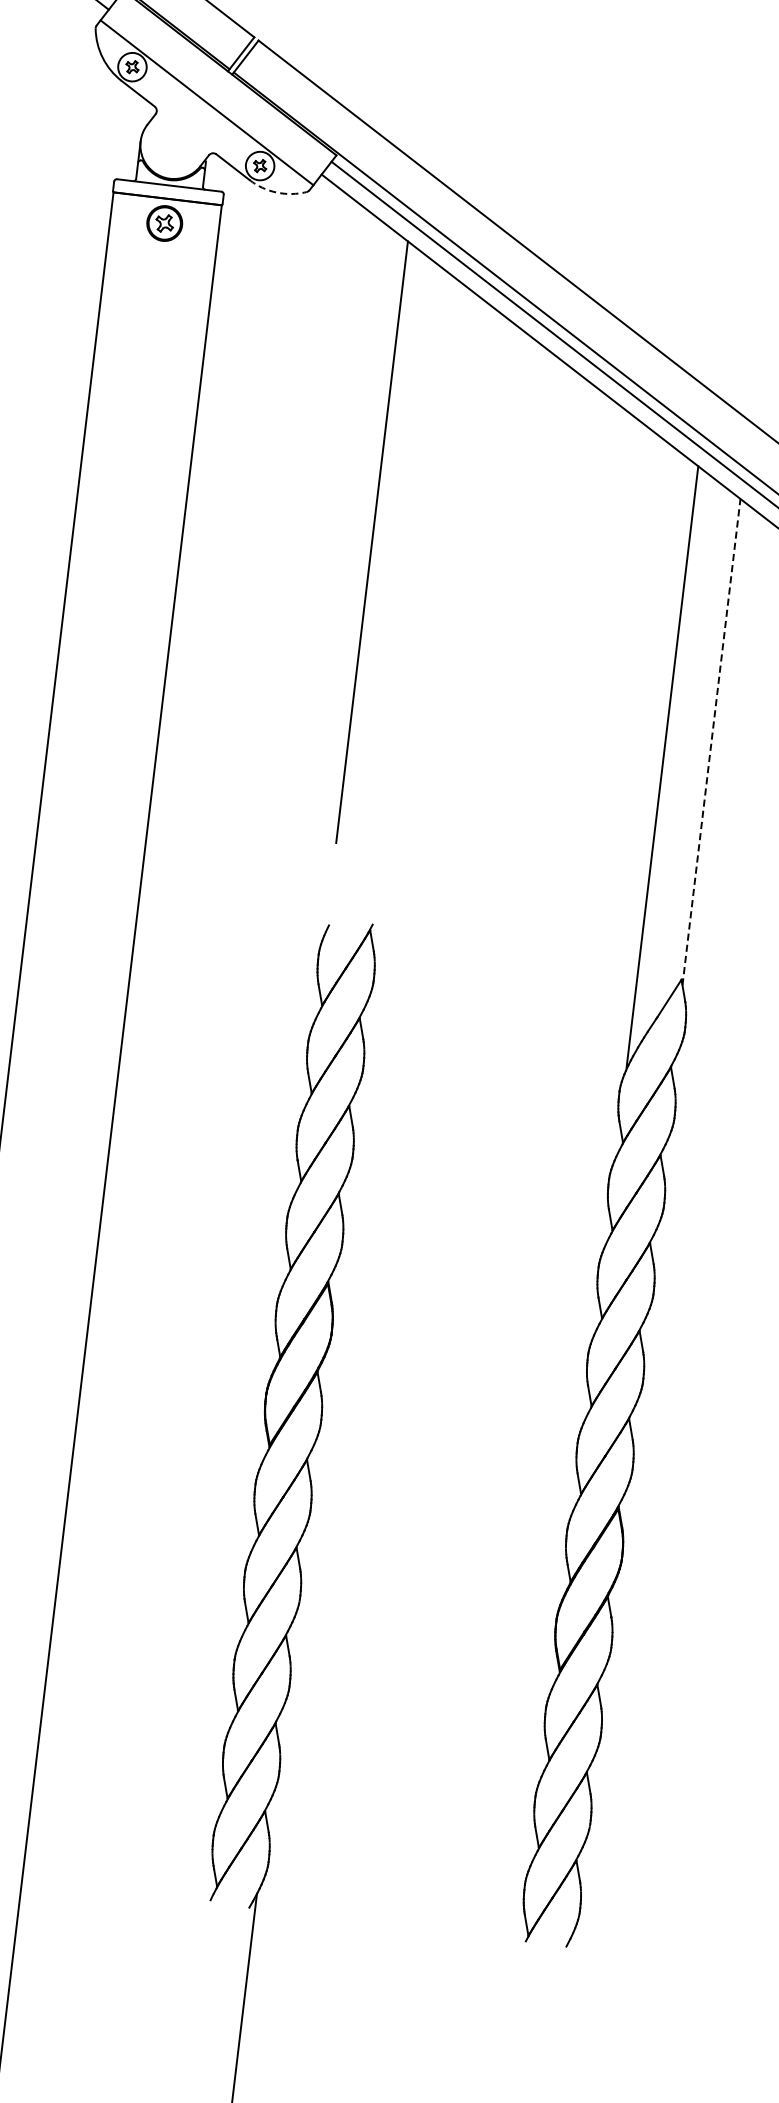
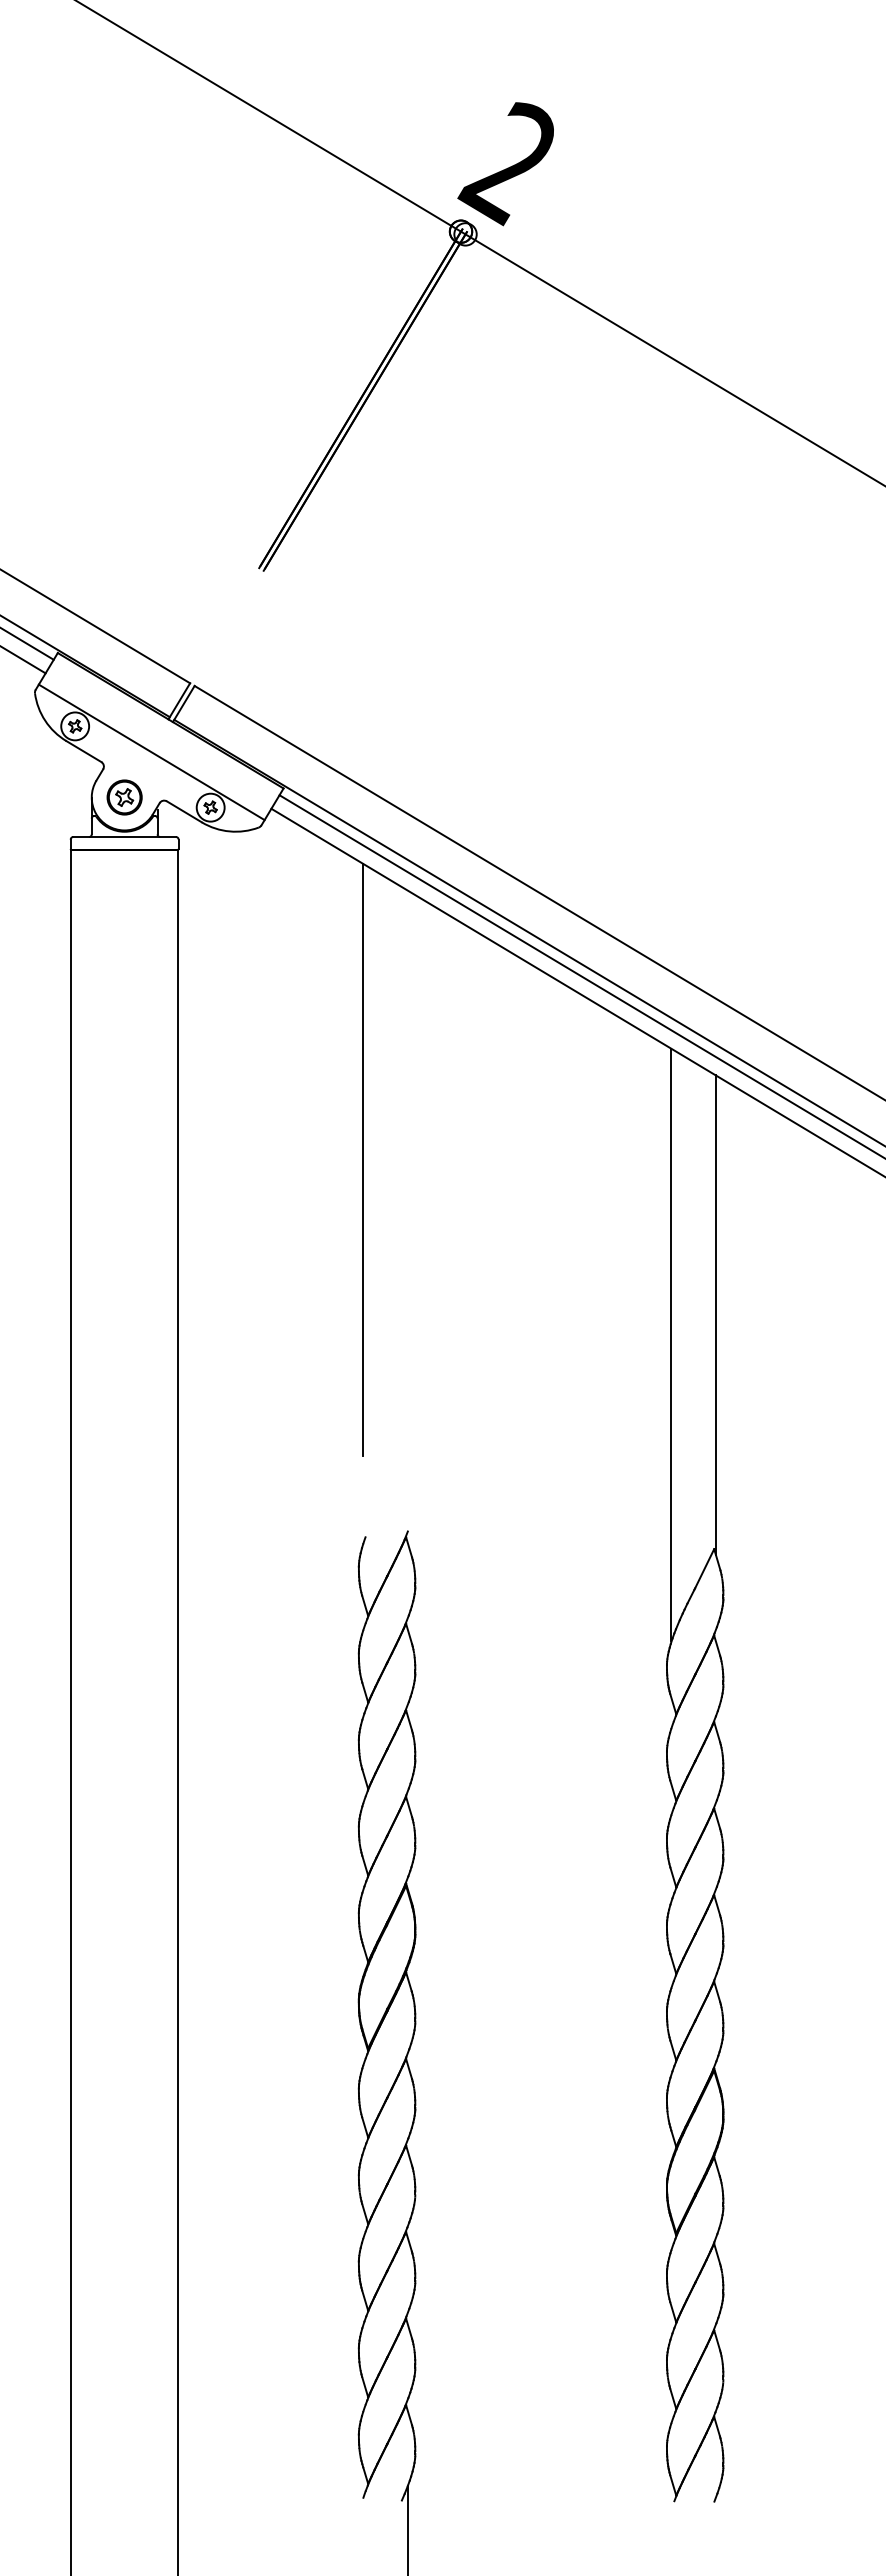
arc: (276, 192) -> (229, 831), dashed -> solid
part: (164, 223) -> (124, 797), moved
line: (711, 741) -> (715, 1314), dashed -> solid

